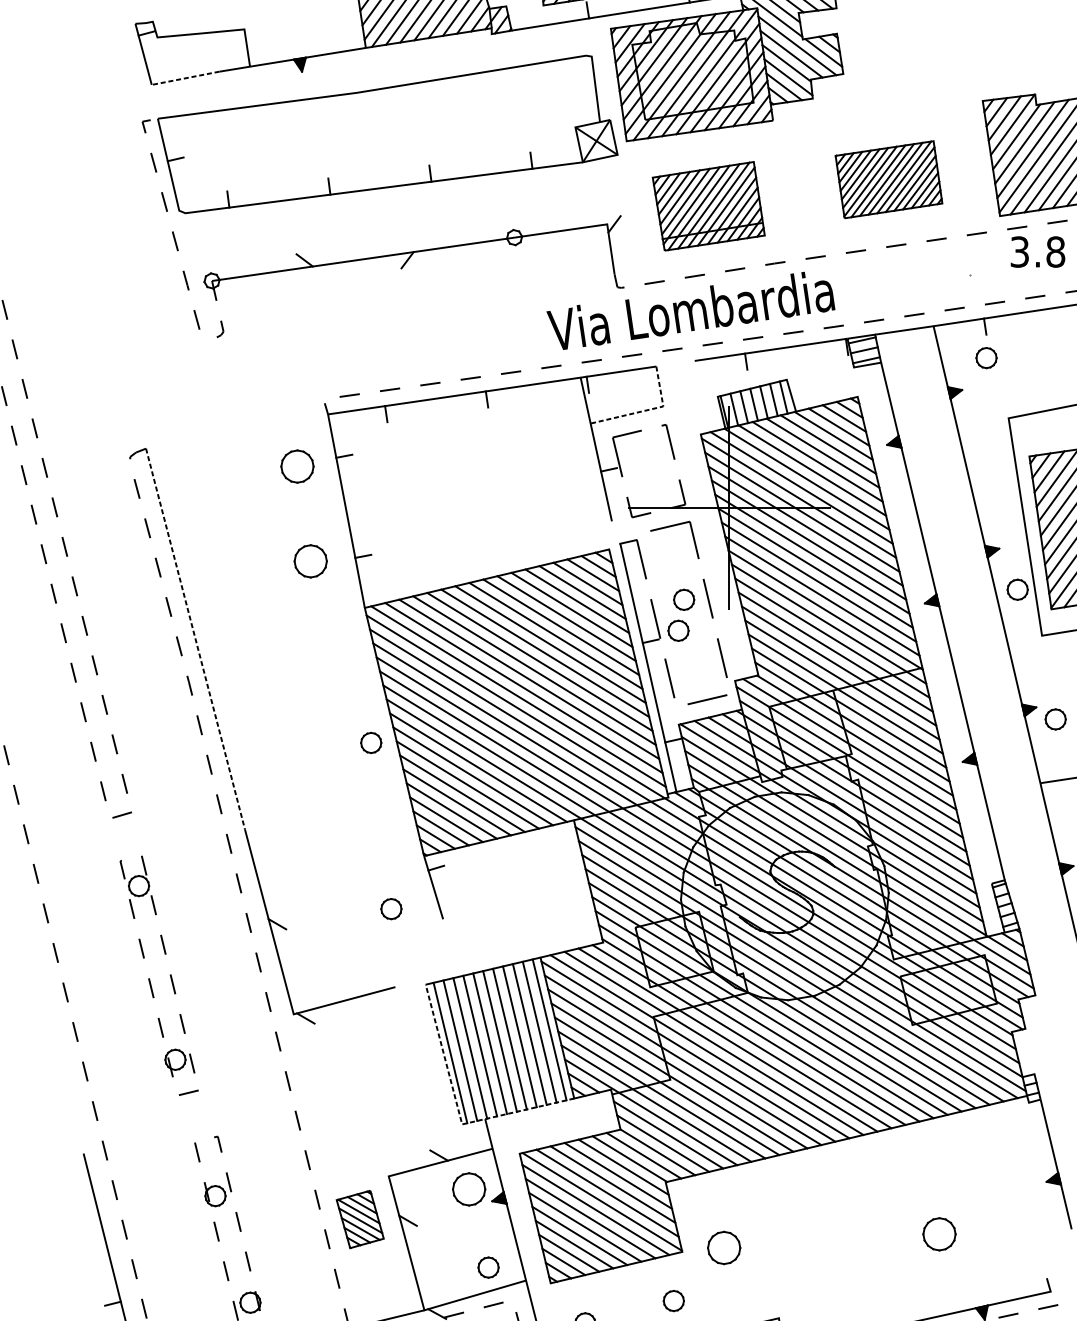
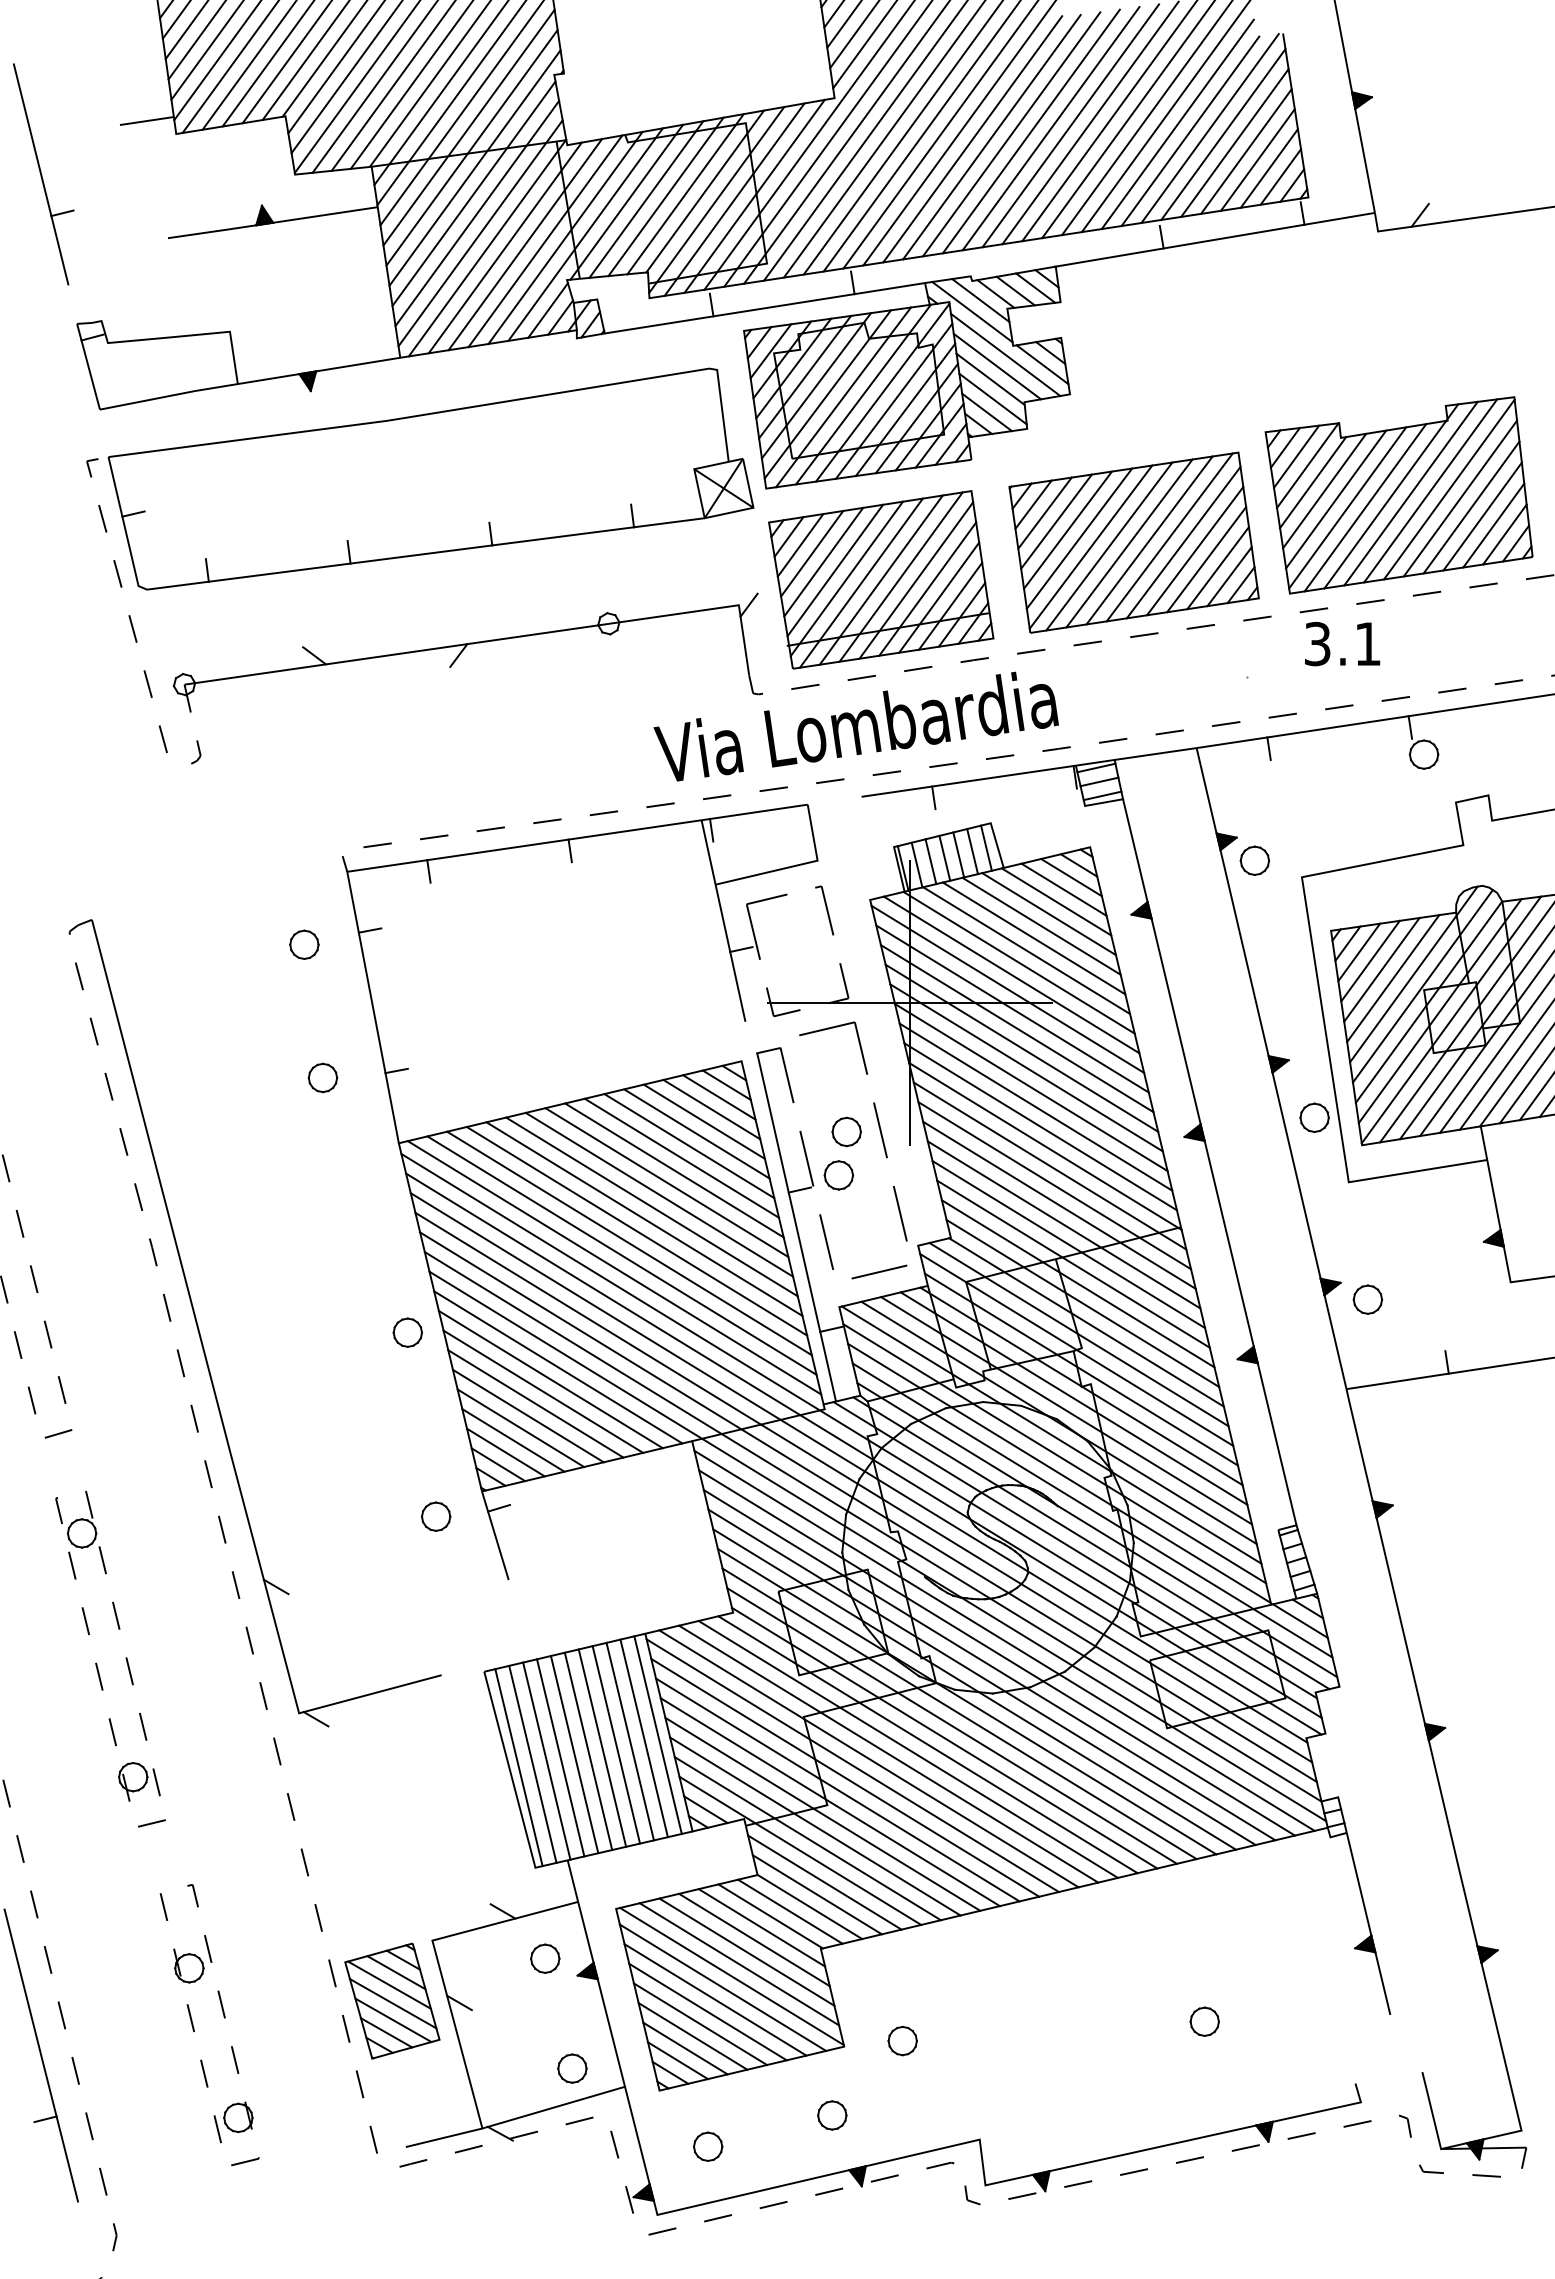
line: (184, 78) -> (146, 400), dashed -> solid
part: (888, 179) -> (1133, 542), size x1.67
part: (708, 206) -> (881, 579), size x1.43
text: (1056, 251) -> (1368, 643), 3.8 -> 3.1
part: (986, 357) -> (1254, 860), moved
line: (646, 410) -> (794, 866), dashed -> solid
part: (297, 466) -> (304, 944), size x0.62
part: (310, 561) -> (322, 1077), size x0.62
line: (195, 638) -> (161, 1186), dashed -> solid
part: (391, 908) -> (436, 1516), moved
line: (458, 1110) -> (530, 1848), dashed -> solid
part: (469, 1189) -> (545, 1958), size x0.62
part: (360, 1219) -> (392, 2000), size x1.43
part: (939, 1234) -> (1204, 2021), size x0.62
part: (723, 1247) -> (902, 2040), size x0.62

